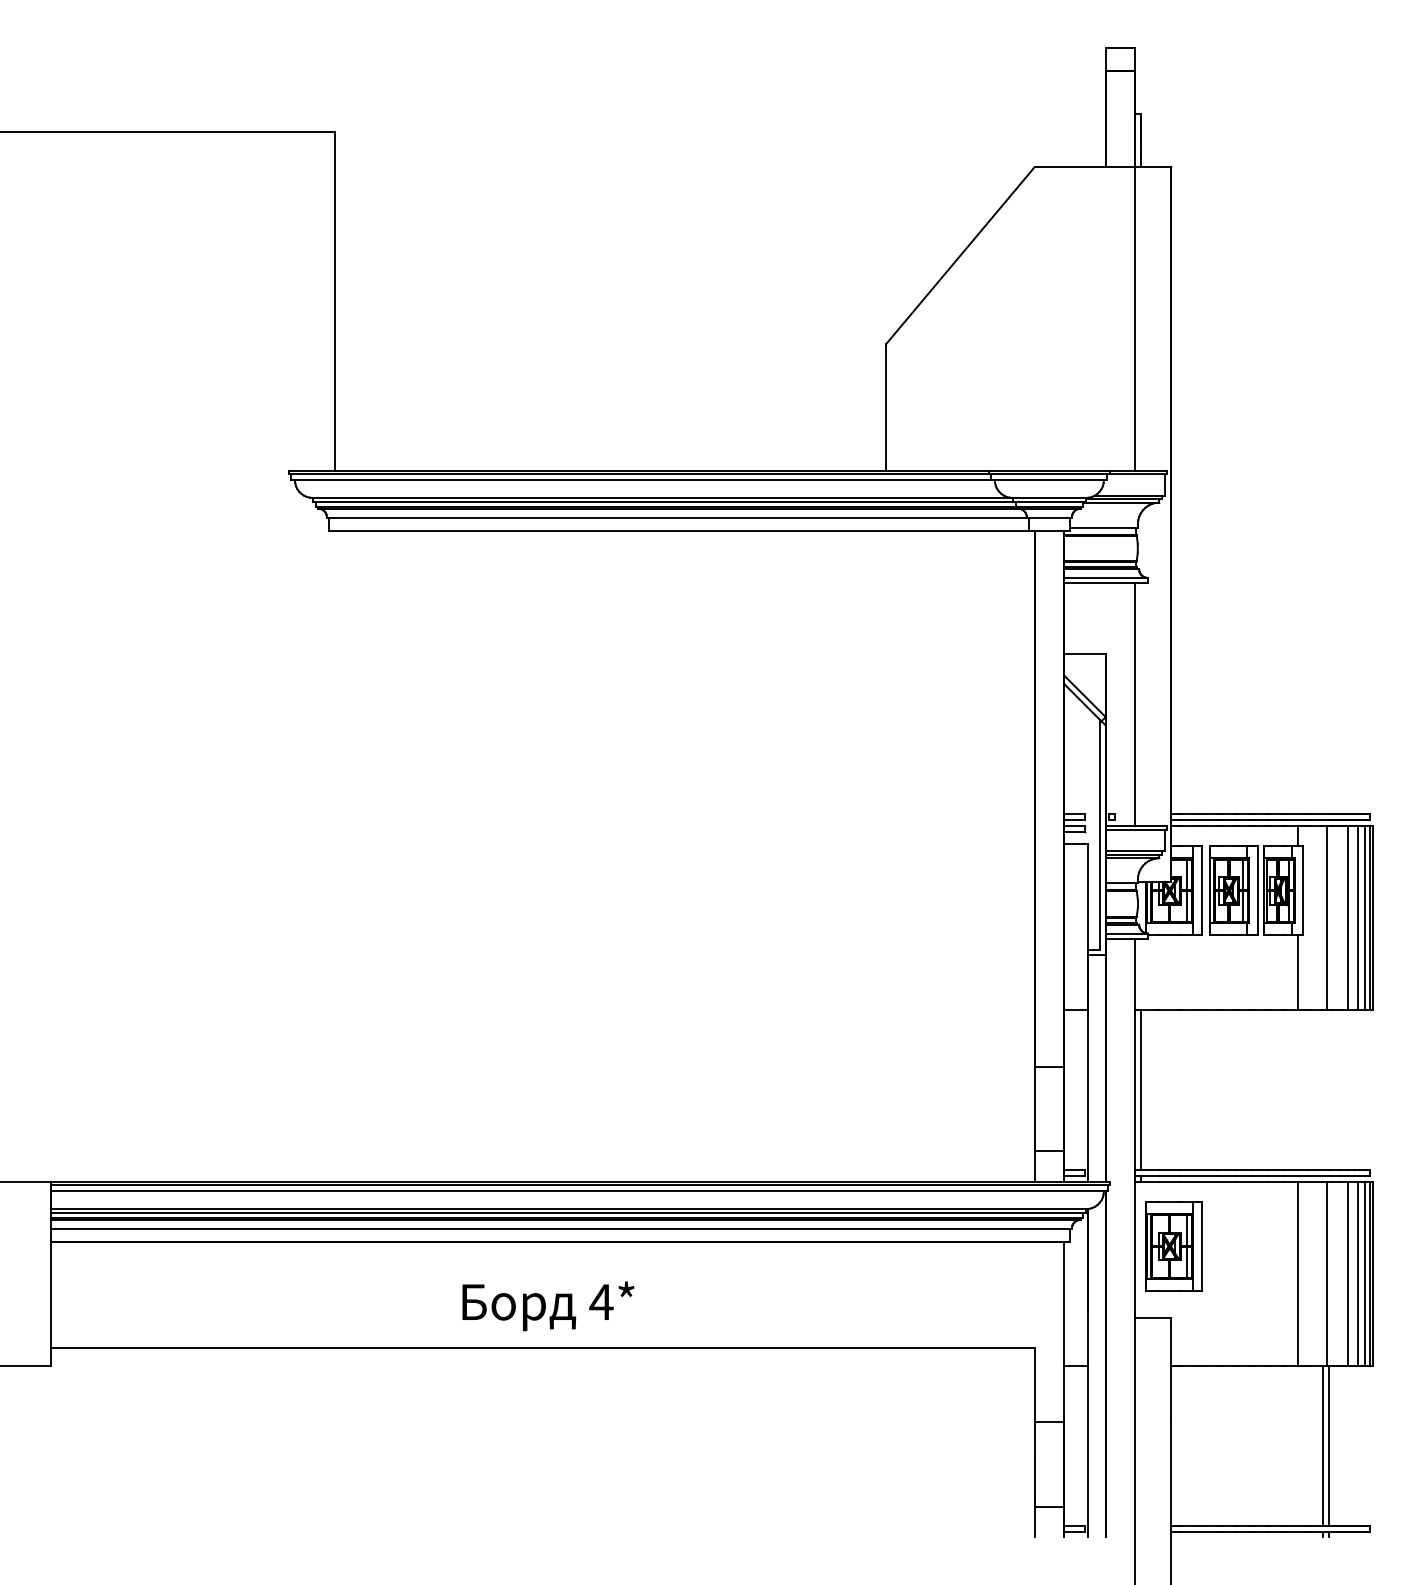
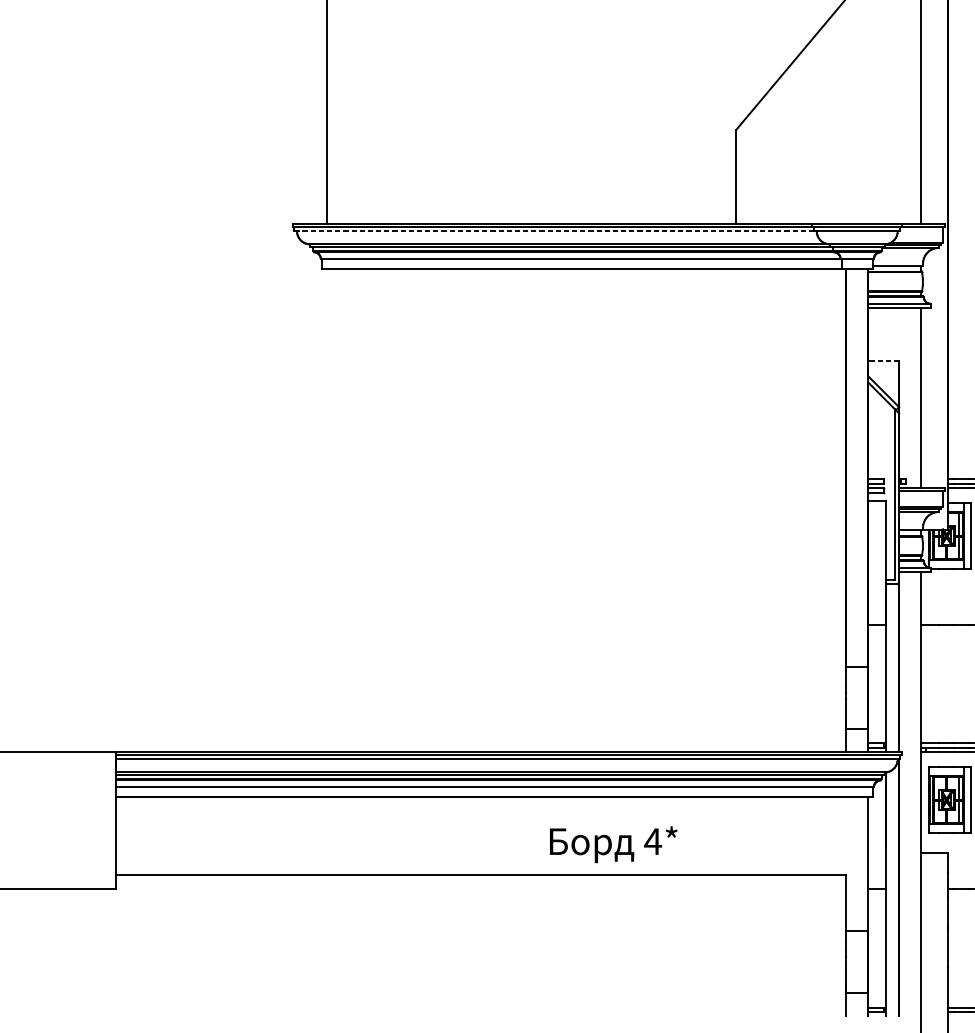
line: (641, 480) -> (554, 231), solid -> dashed
line: (1084, 654) -> (883, 360), solid -> dashed
line: (1141, 1089) -> (925, 683), removed
text: (548, 1306) -> (613, 844), moved

